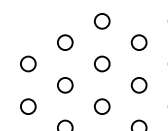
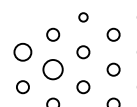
circle: (102, 21) -> (83, 17), size x0.7
circle: (28, 63) -> (23, 51), size x1.4
circle: (65, 85) -> (53, 69), size x1.6

